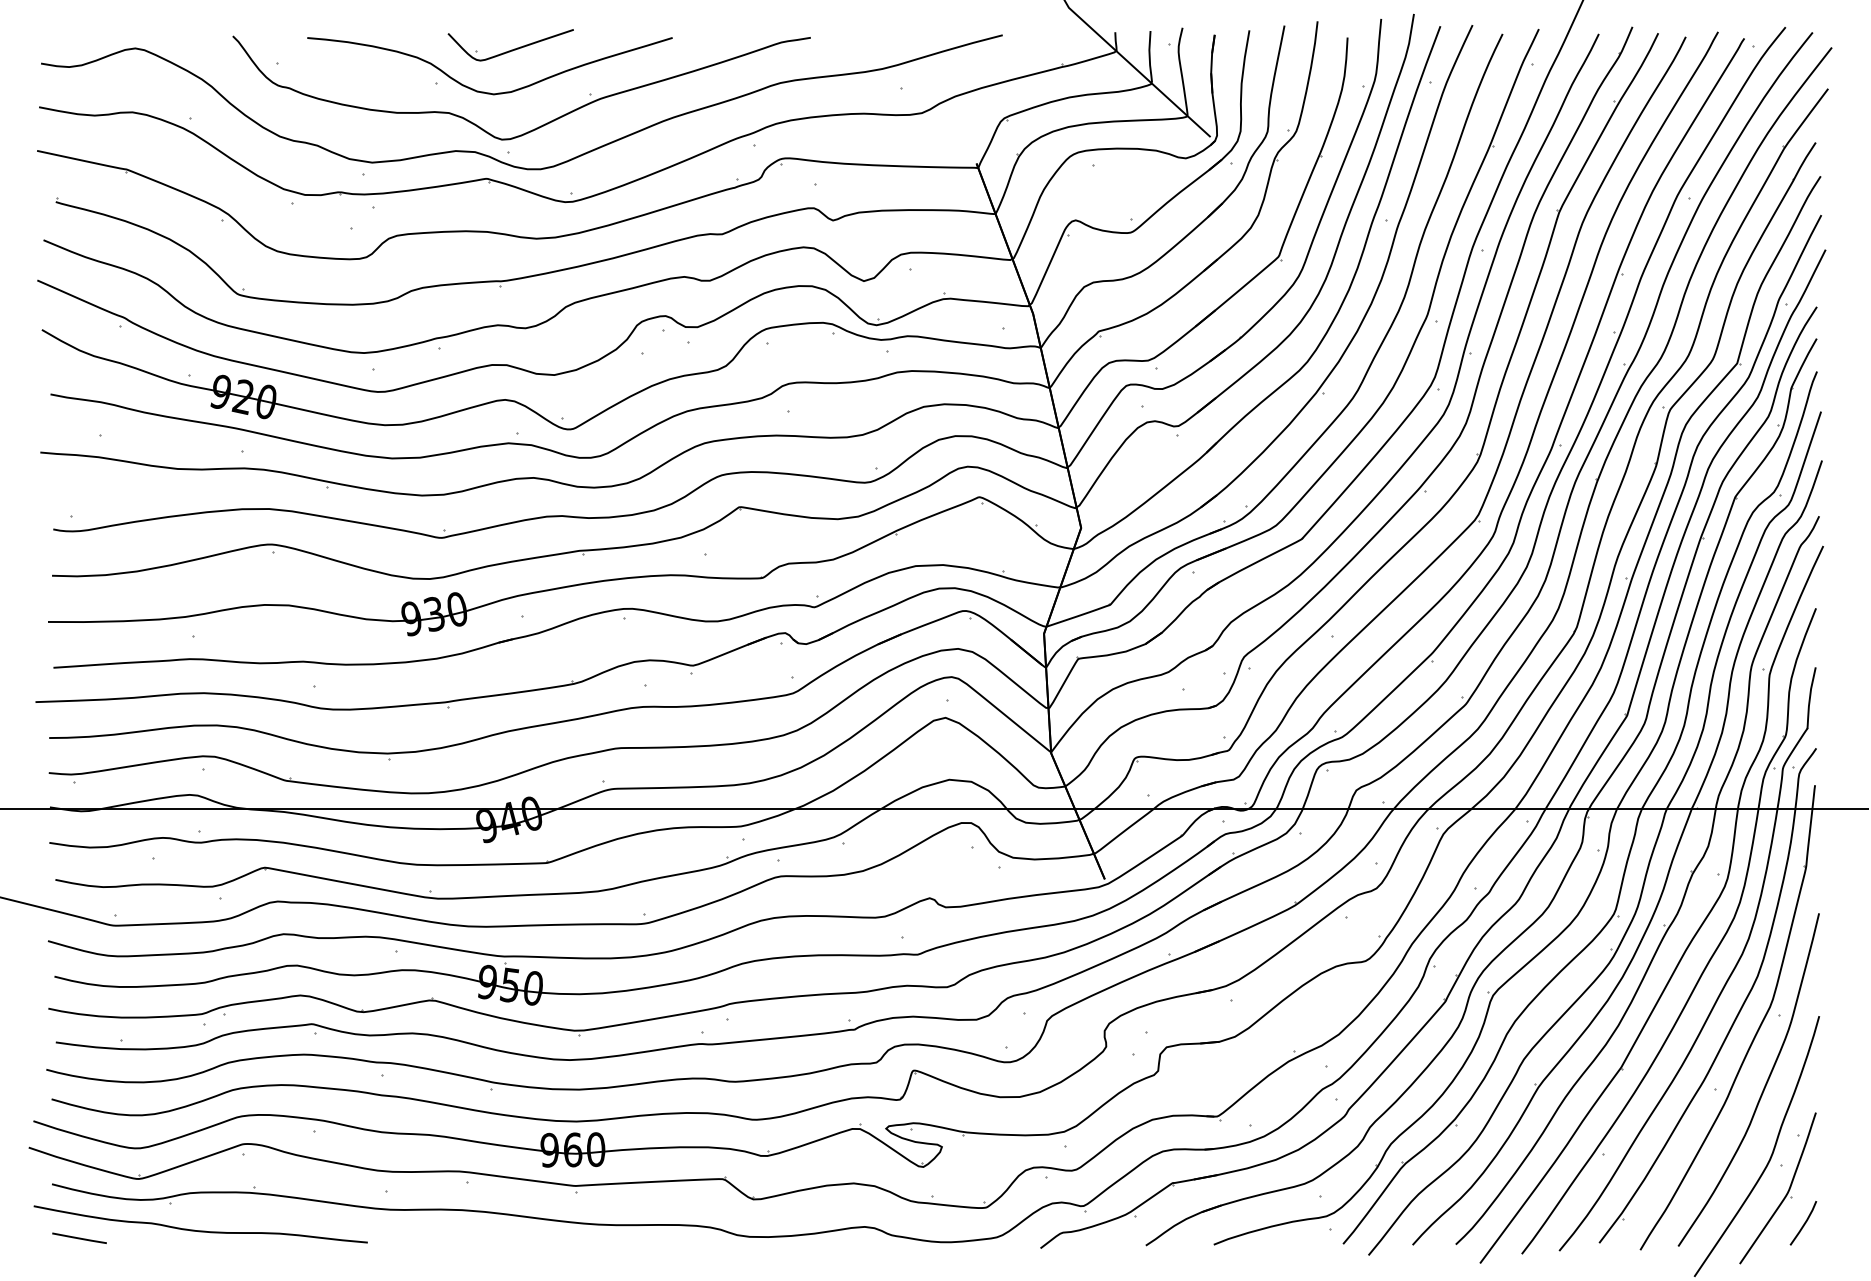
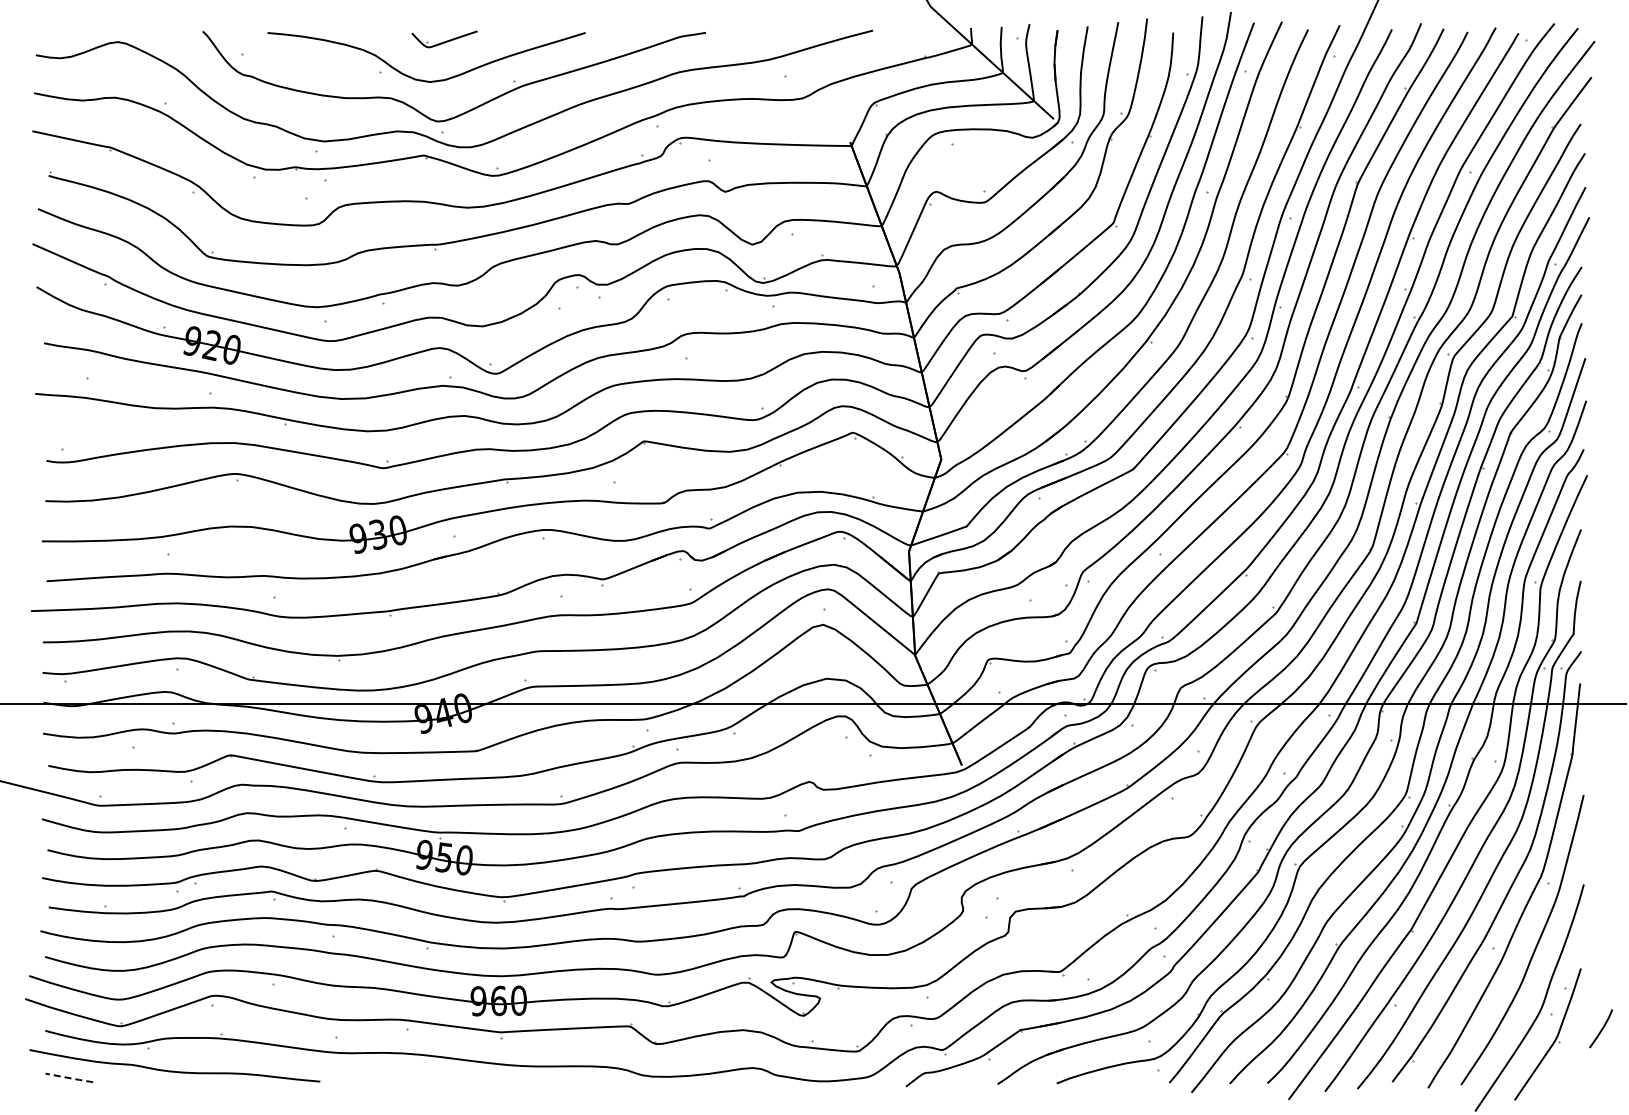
part: (510, 45) -> (444, 39), size x0.6
line: (1803, 1222) -> (1601, 1028), moved
line: (78, 1238) -> (68, 1078), solid -> dashed

